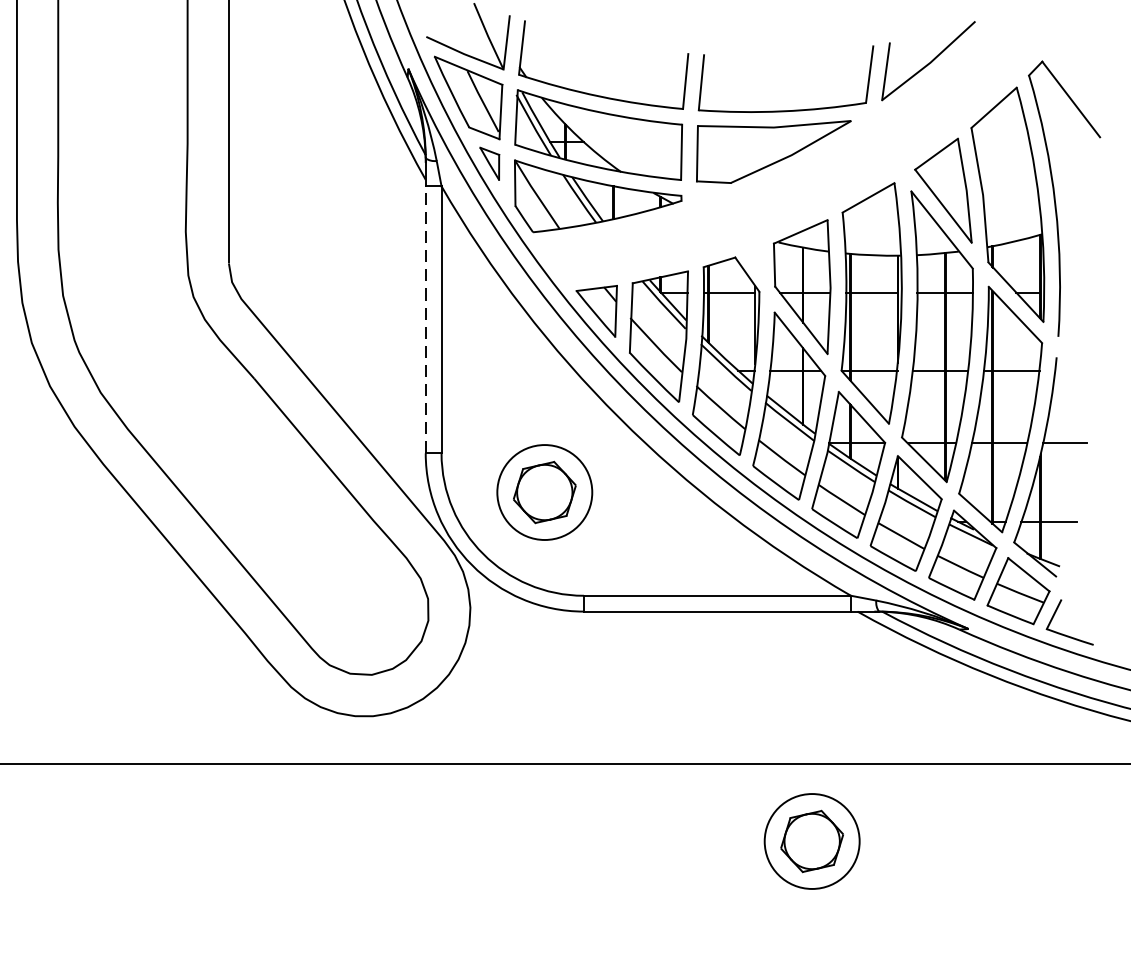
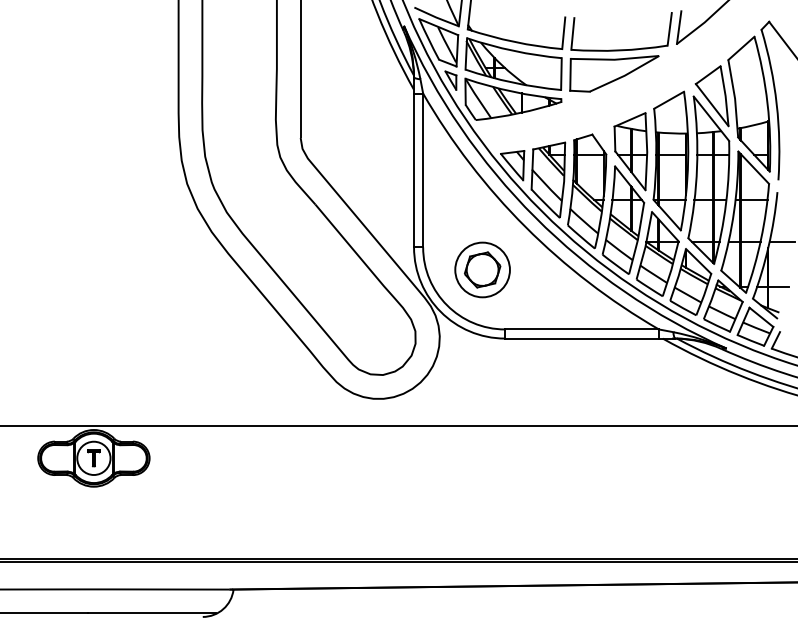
line: (426, 319) -> (414, 170), dashed -> solid
part: (811, 840) -> (636, 470), removed

